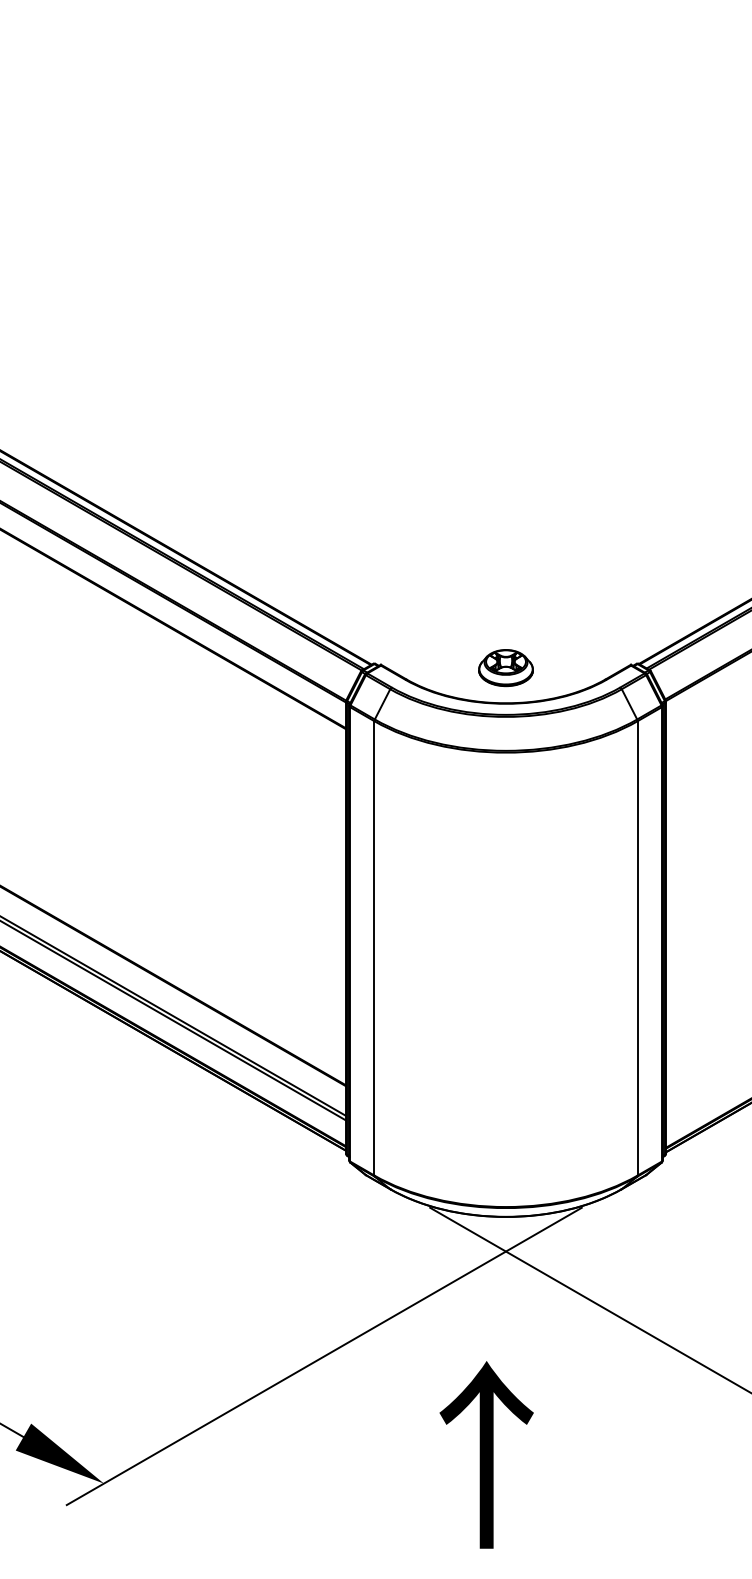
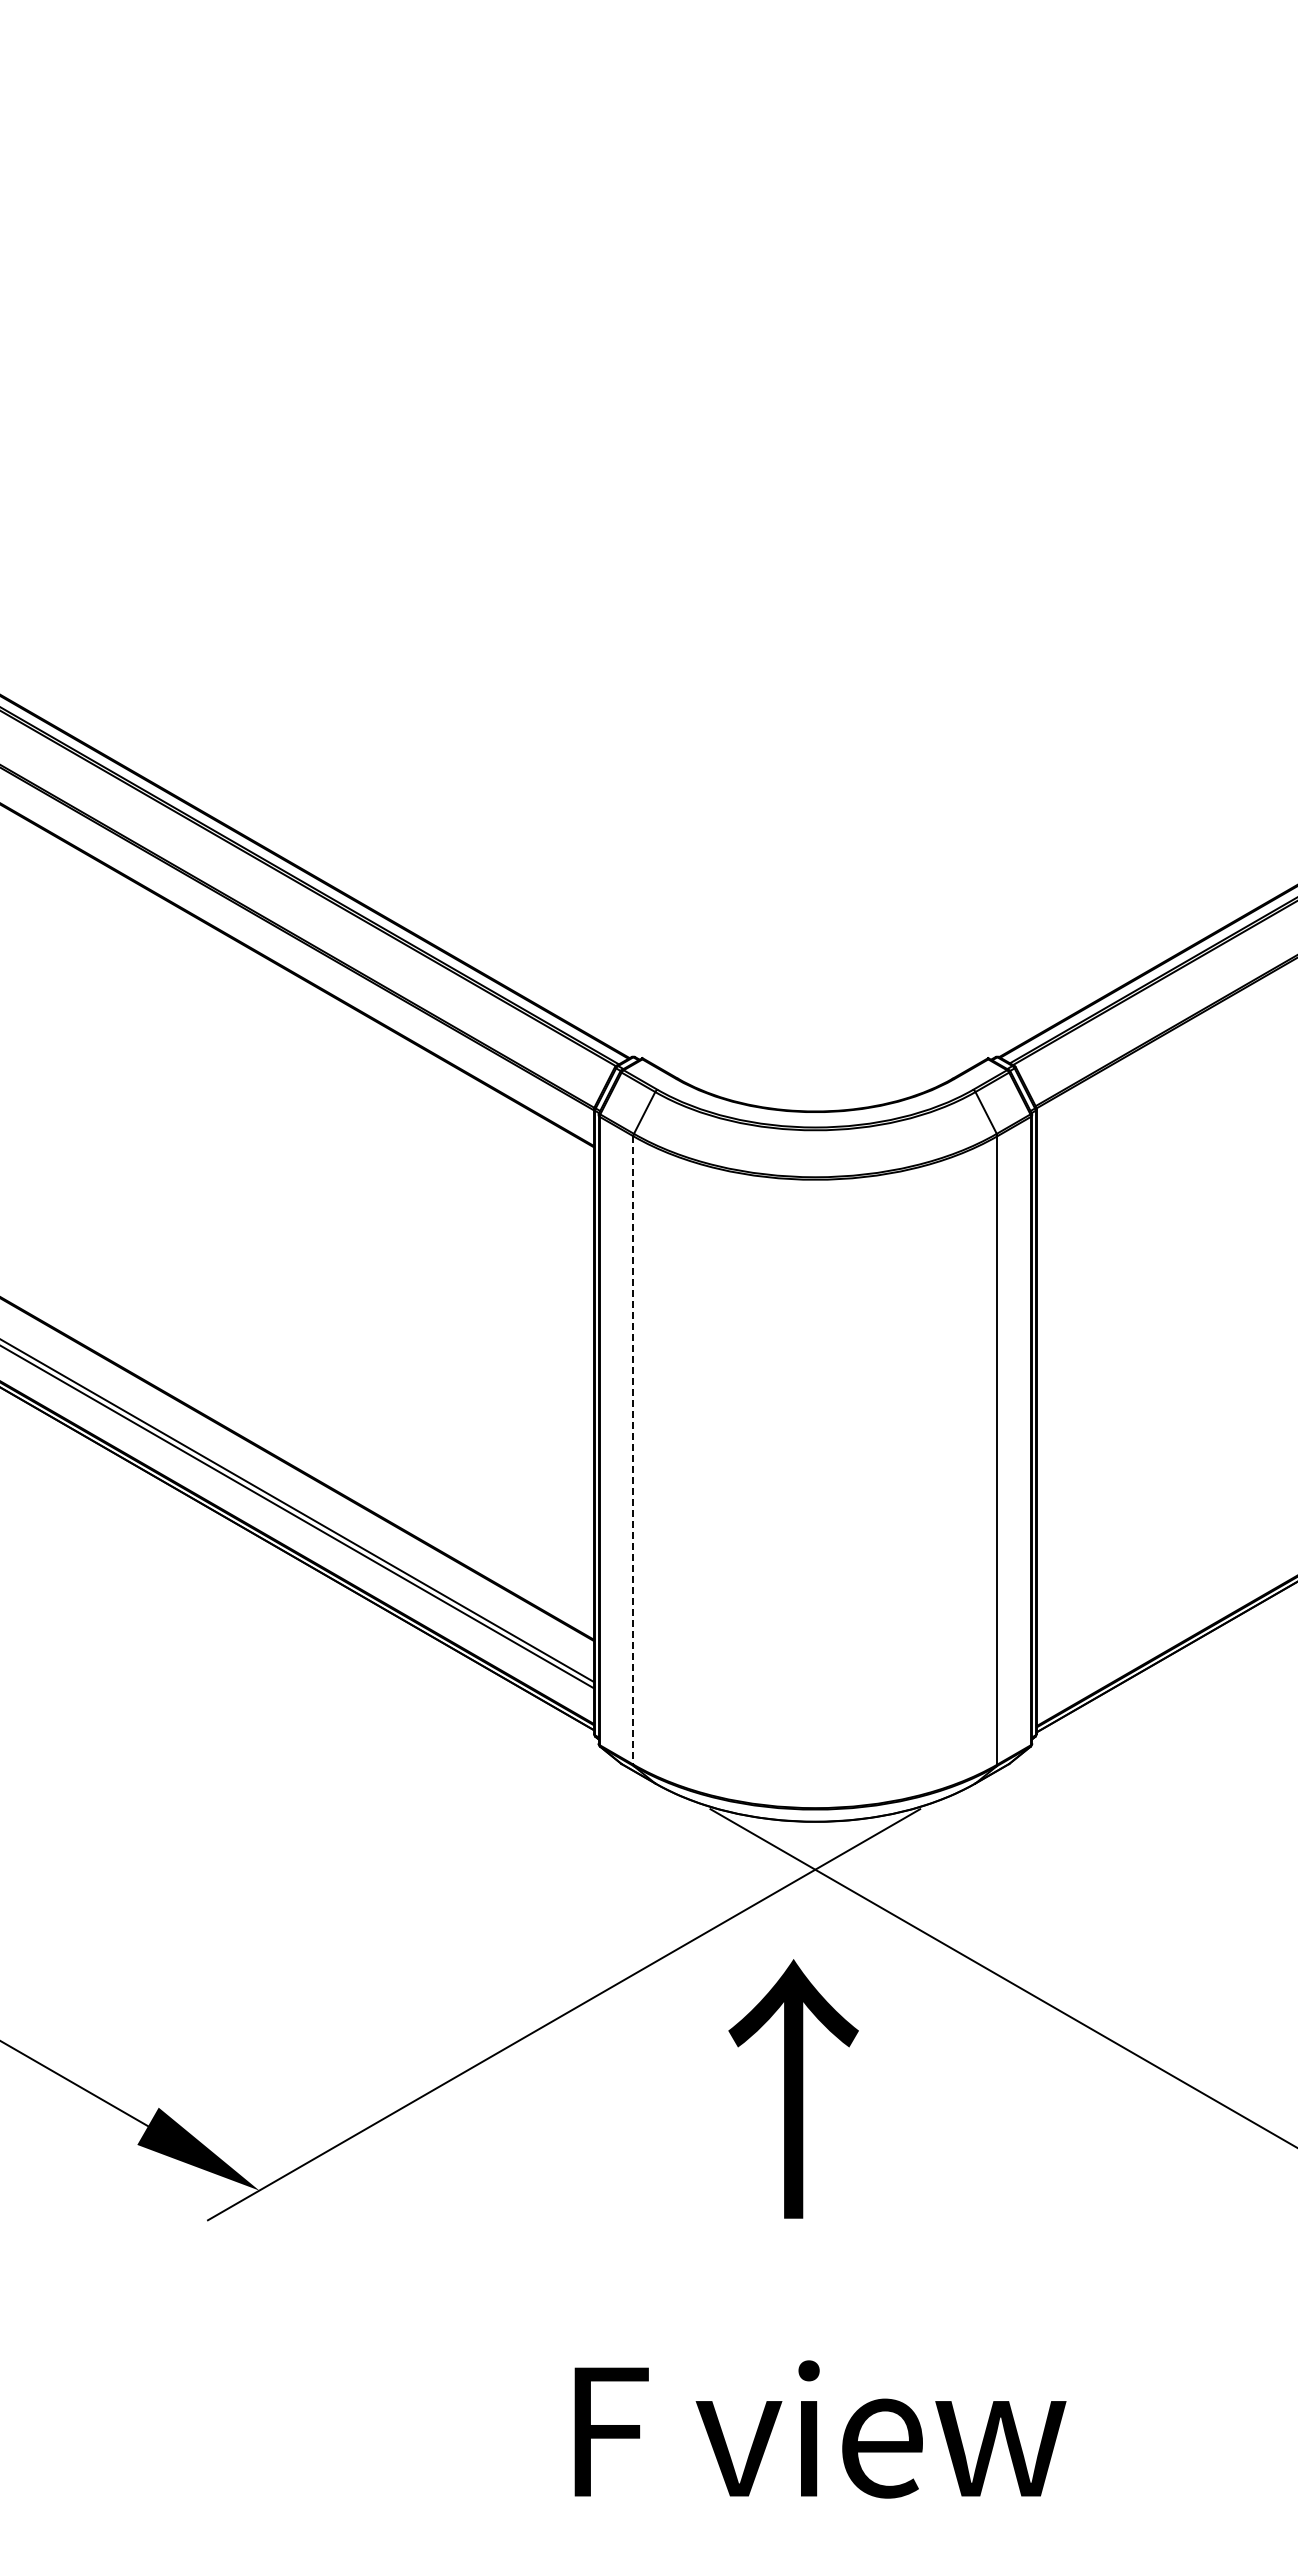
part: (506, 667) -> (815, 1062), removed
line: (374, 948) -> (633, 1450), solid -> dashed
text: (486, 1454) -> (793, 2088), moved

